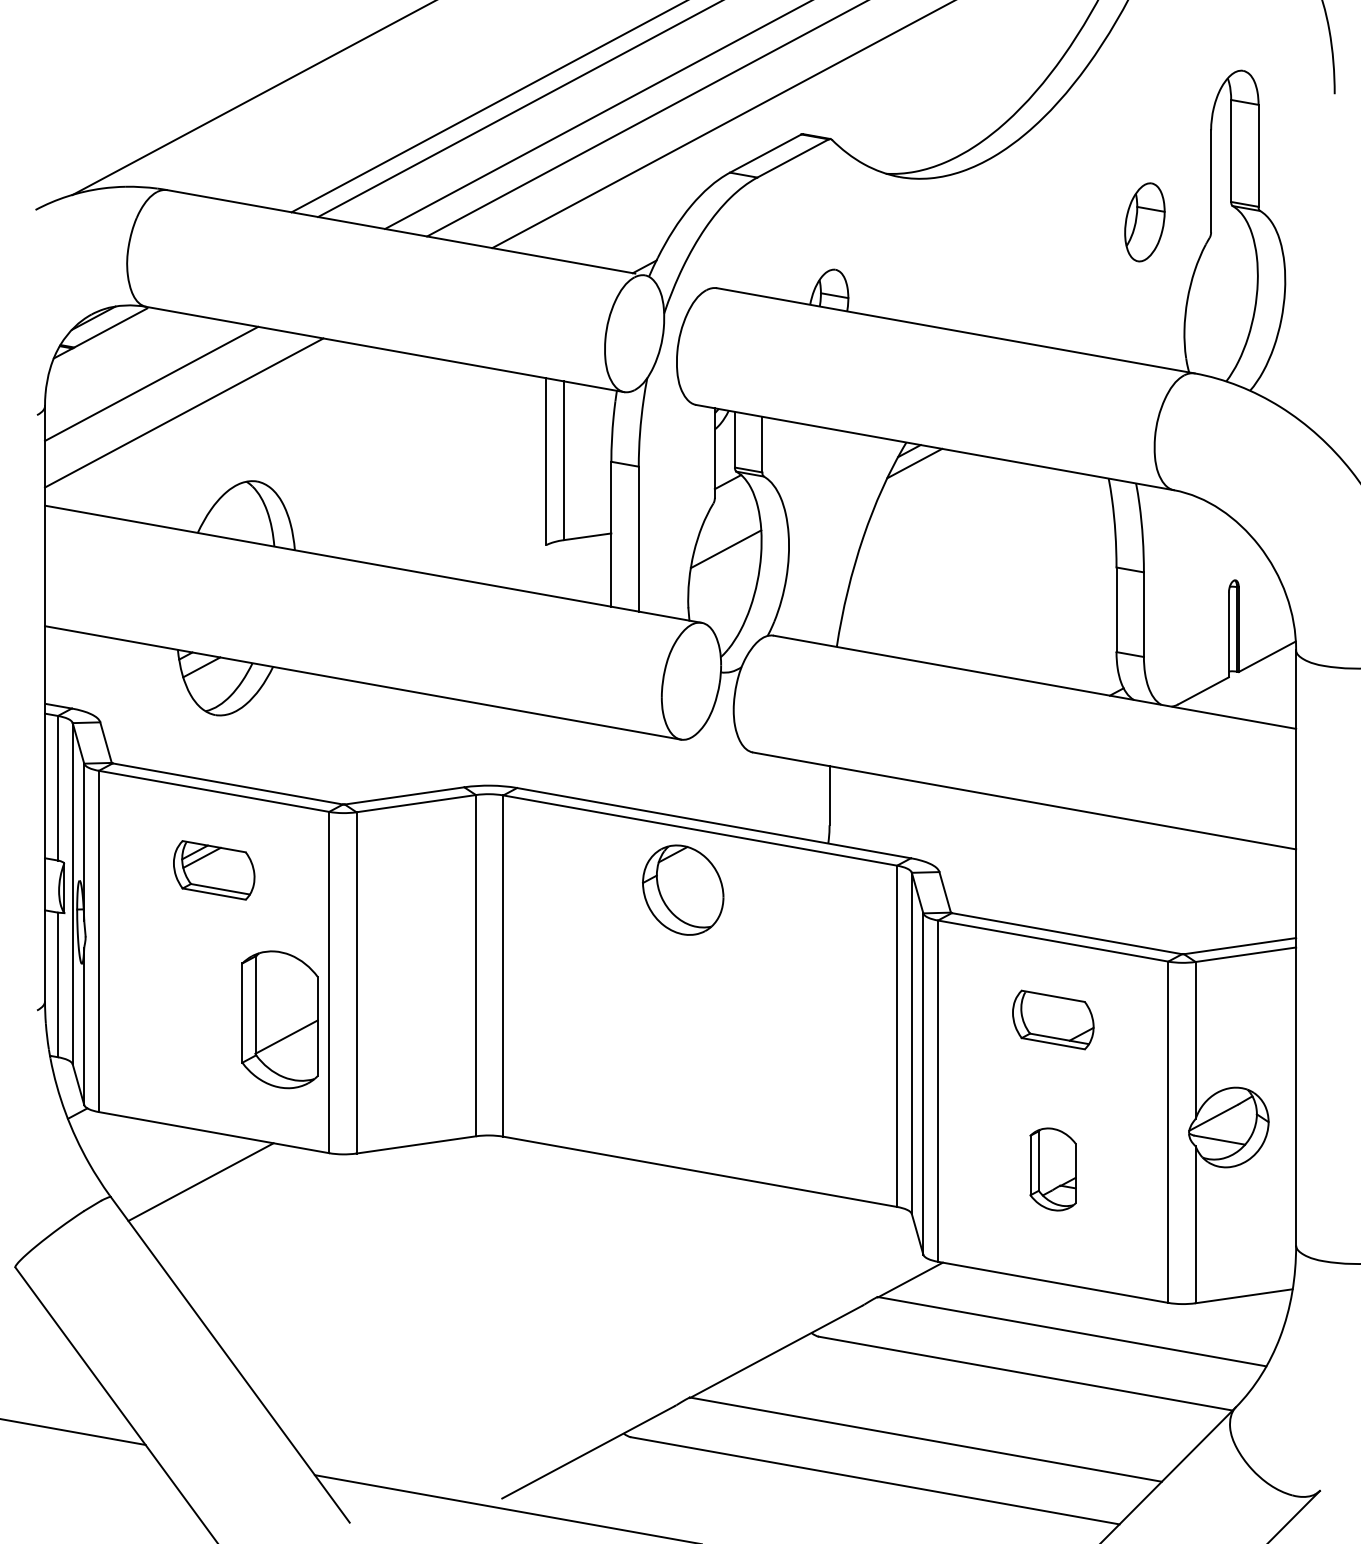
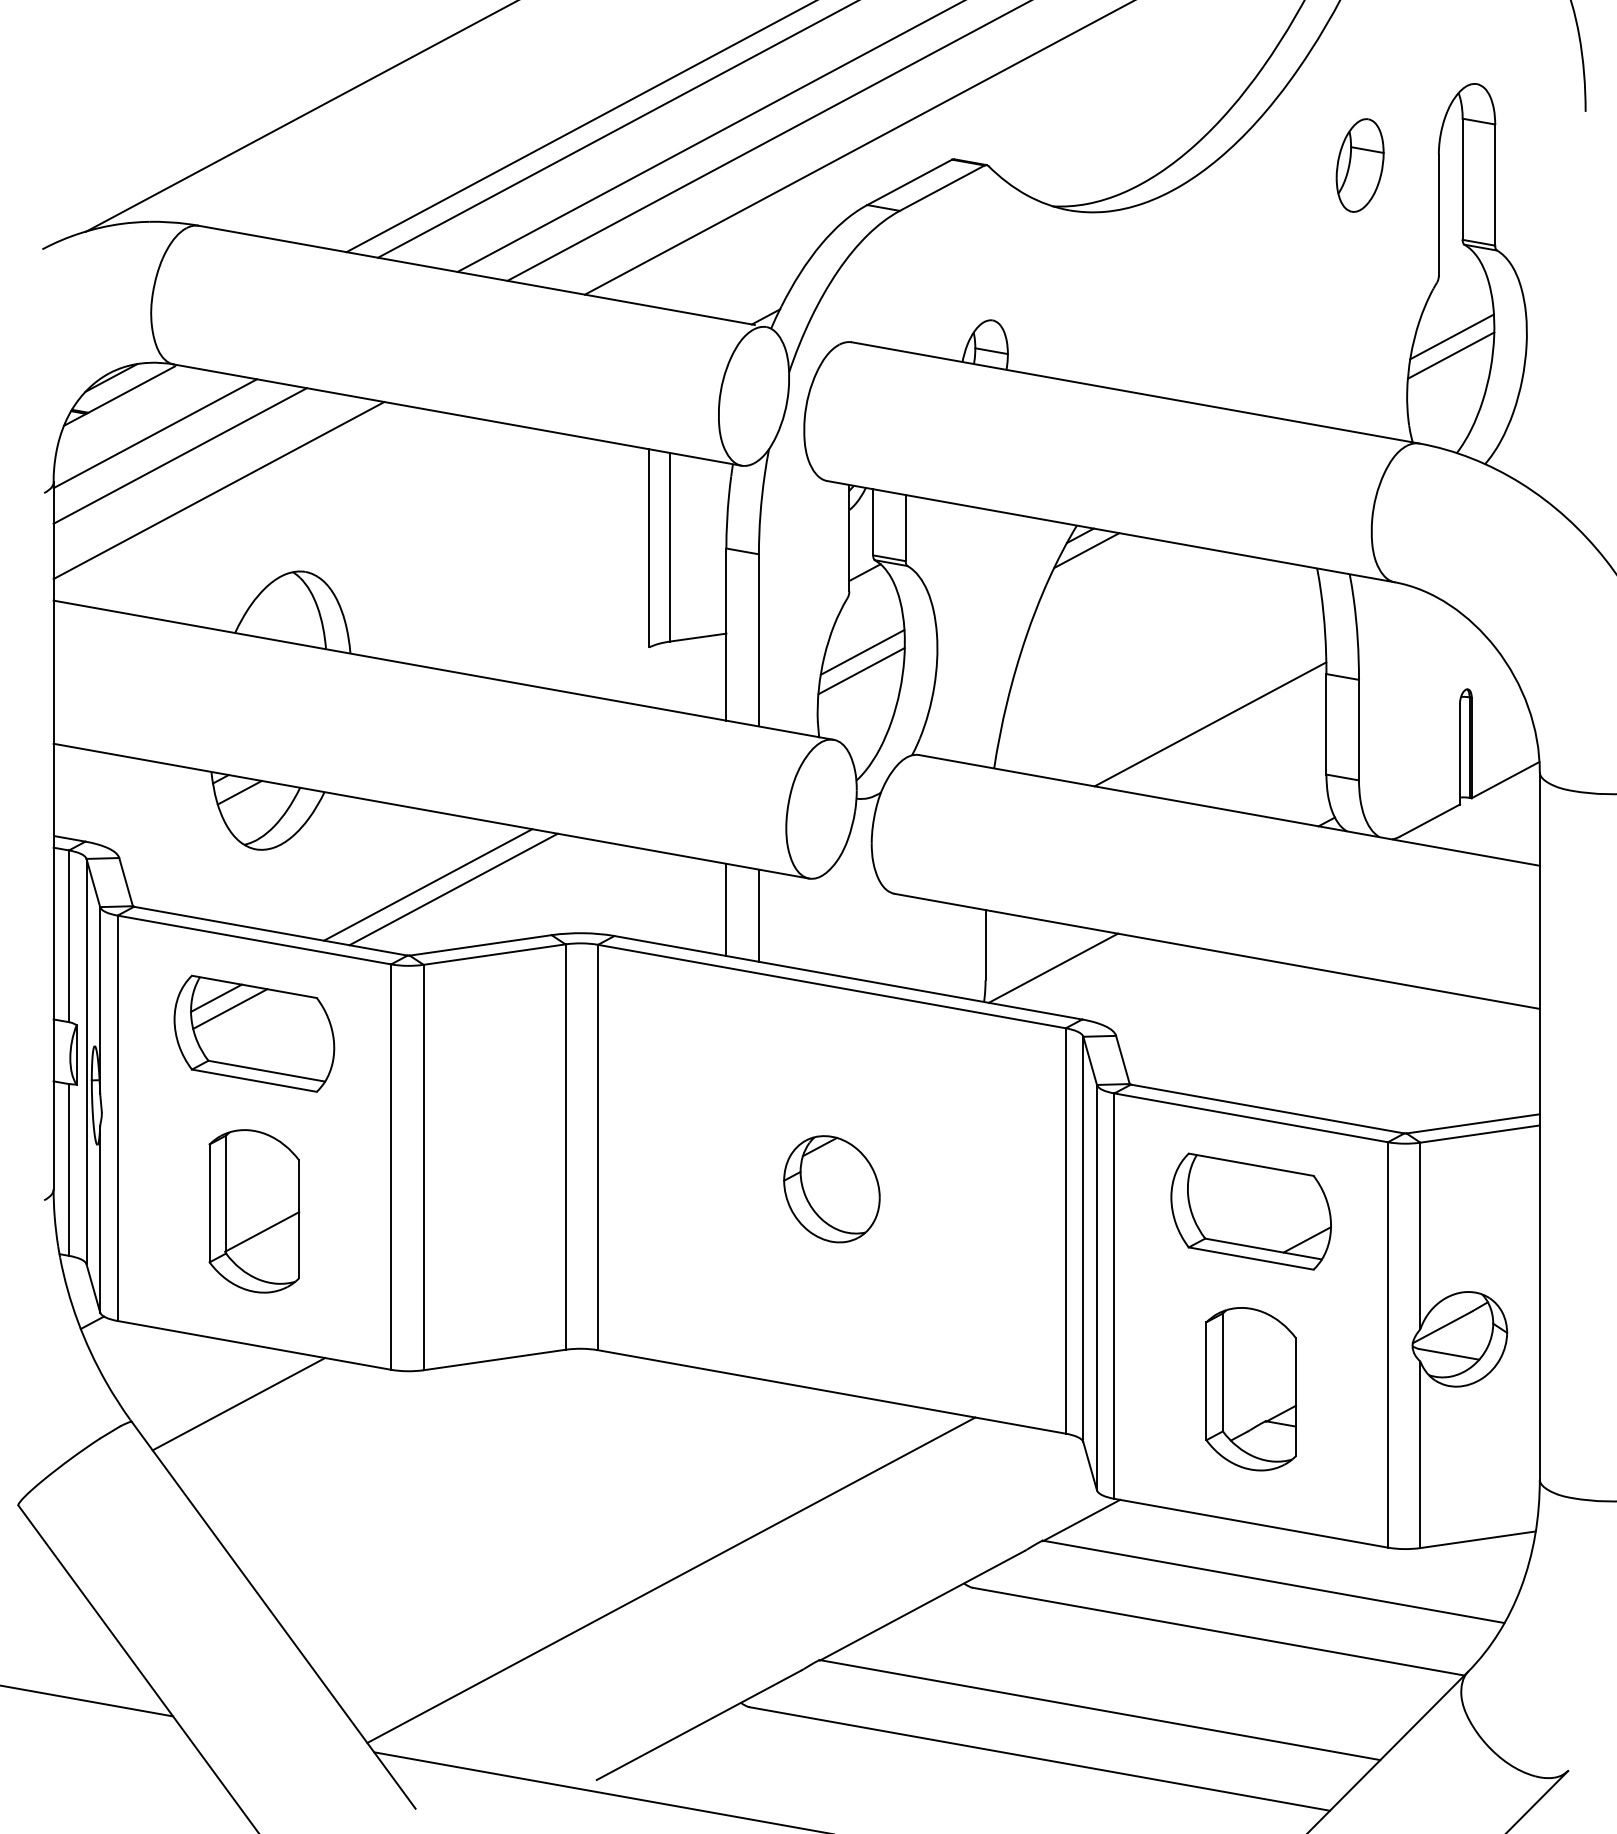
part: (1144, 222) -> (1359, 165), moved
line: (1222, 283) -> (1452, 336), added
line: (1221, 298) -> (1451, 354), added
line: (130, 365) -> (155, 434), added
line: (724, 564) -> (860, 670), added
line: (1018, 609) -> (1210, 723), added
line: (360, 744) -> (428, 884), added
line: (381, 748) -> (453, 889), added
line: (611, 765) -> (726, 909), added
line: (638, 770) -> (758, 915), added
line: (886, 815) -> (1053, 968), added
part: (214, 870) -> (254, 1034), size x1.67
part: (683, 889) -> (832, 1188), moved
part: (279, 1019) -> (253, 1211), moved
part: (1053, 1019) -> (1251, 1211), size x1.67
part: (1052, 1169) -> (1250, 1389), size x1.67
line: (564, 1330) -> (670, 1580), added

